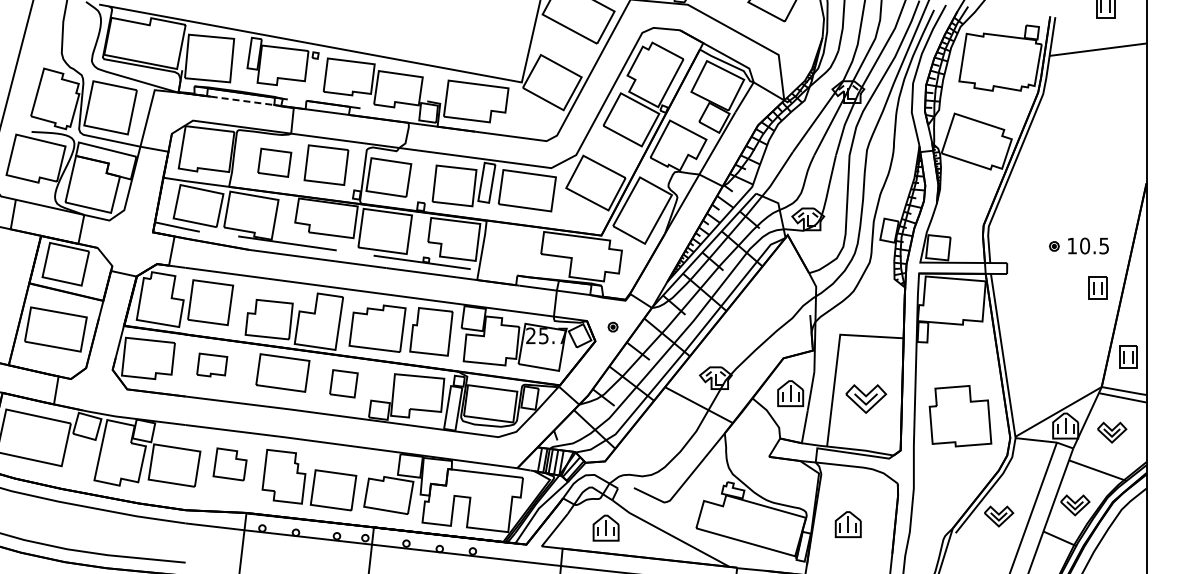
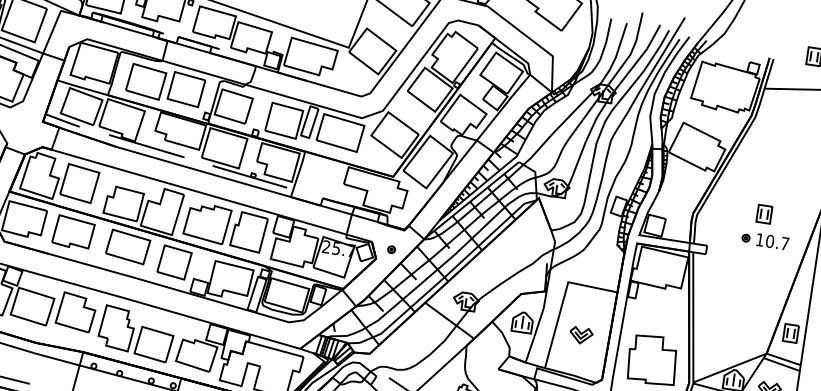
line: (241, 100) -> (127, 29), dashed -> solid
part: (274, 162) -> (146, 81), size x1.43
text: (1103, 245) -> (784, 243), 10.5 -> 10.7
part: (1097, 287) -> (764, 213), moved
part: (212, 364) -> (74, 232), size x1.67
part: (343, 383) -> (174, 262), size x1.43
part: (866, 399) -> (581, 335), size x0.71
part: (229, 464) -> (75, 312), size x1.43

